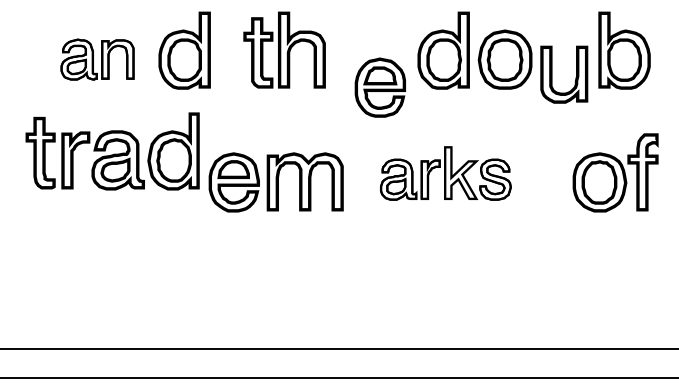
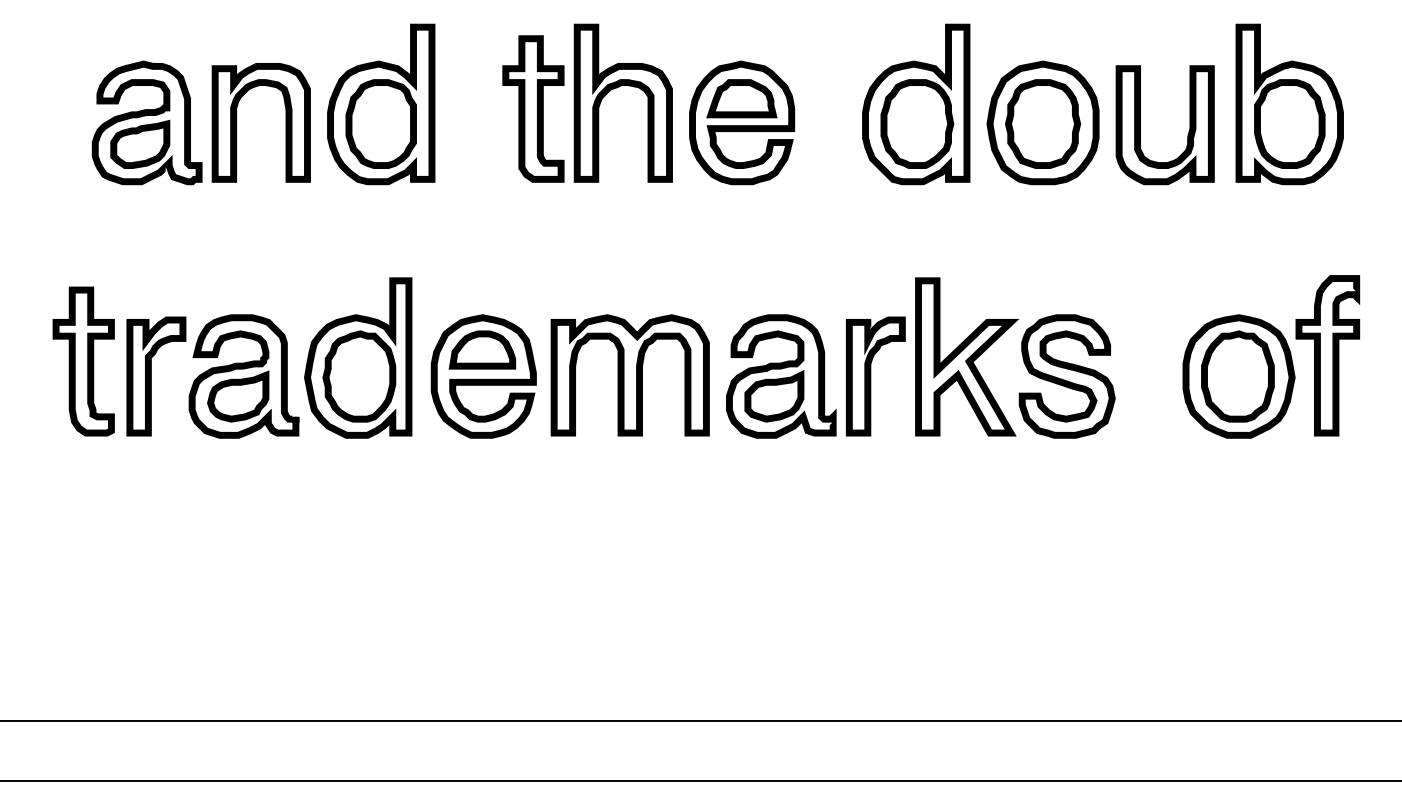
part: (97, 59) -> (201, 122), size x1.43
part: (575, 77) -> (1188, 130), moved
part: (379, 87) -> (740, 122), moved
part: (112, 151) -> (232, 358), moved
part: (445, 173) -> (919, 358), size x1.43

